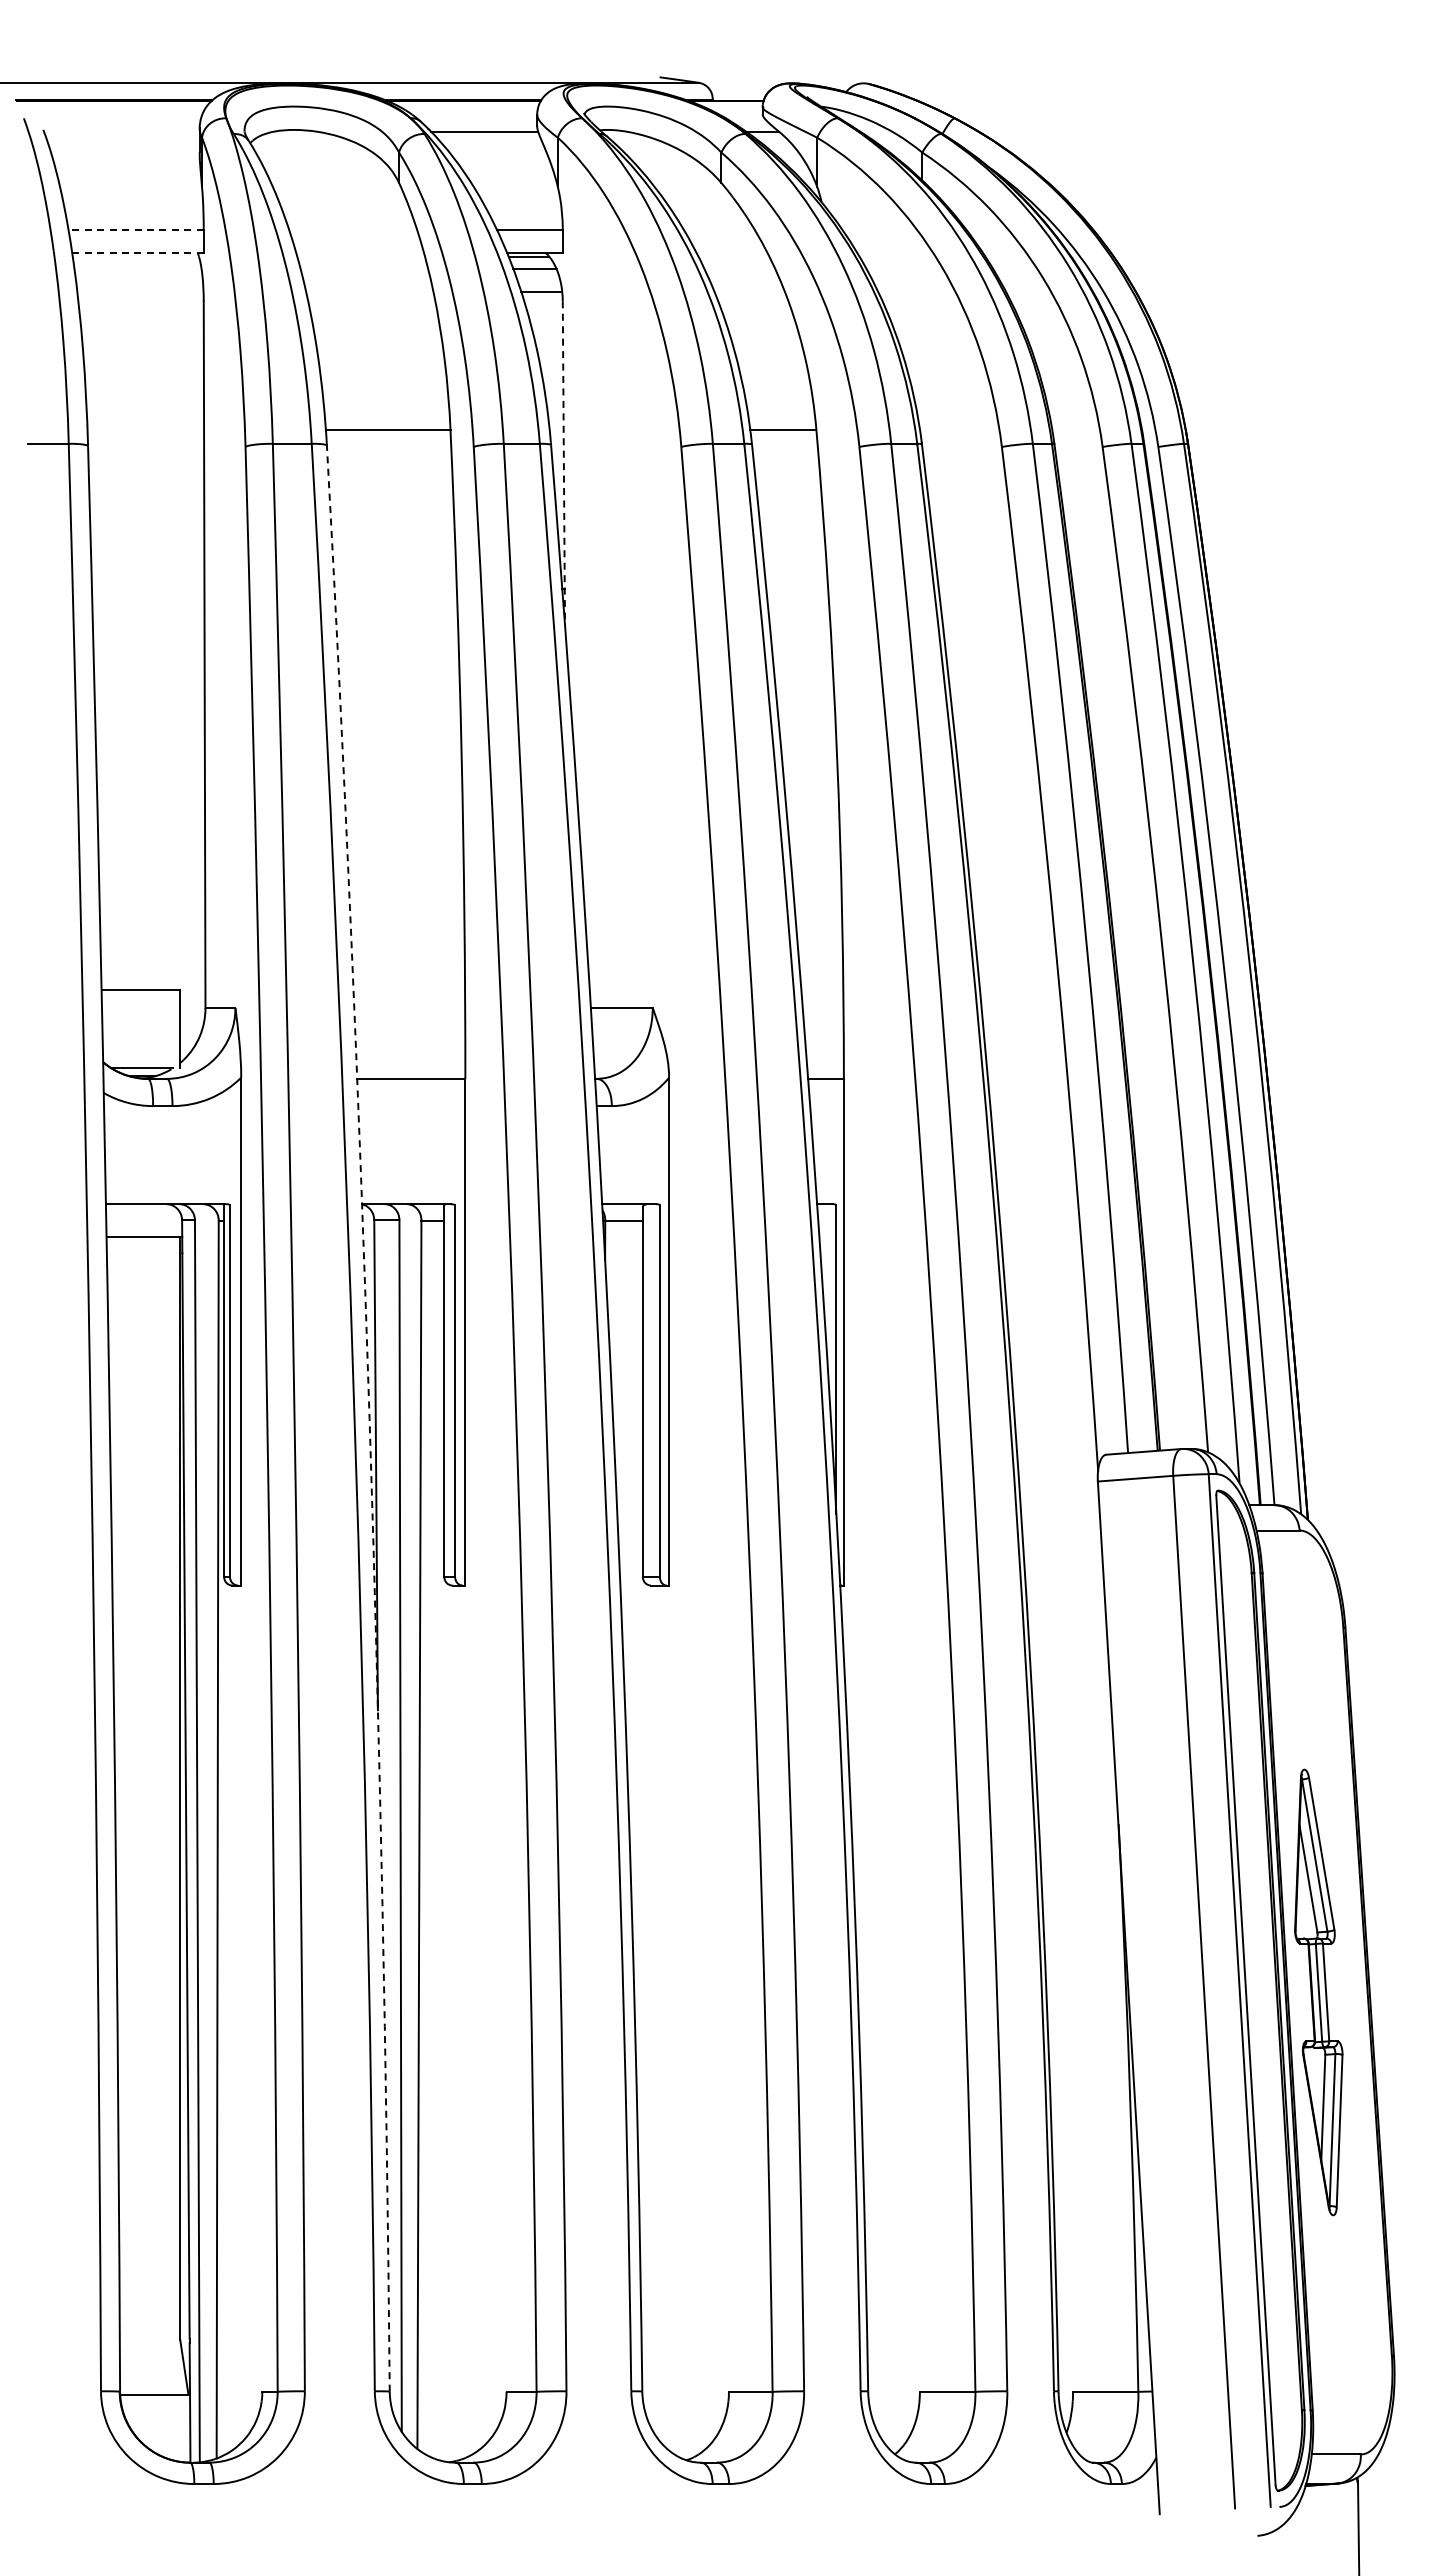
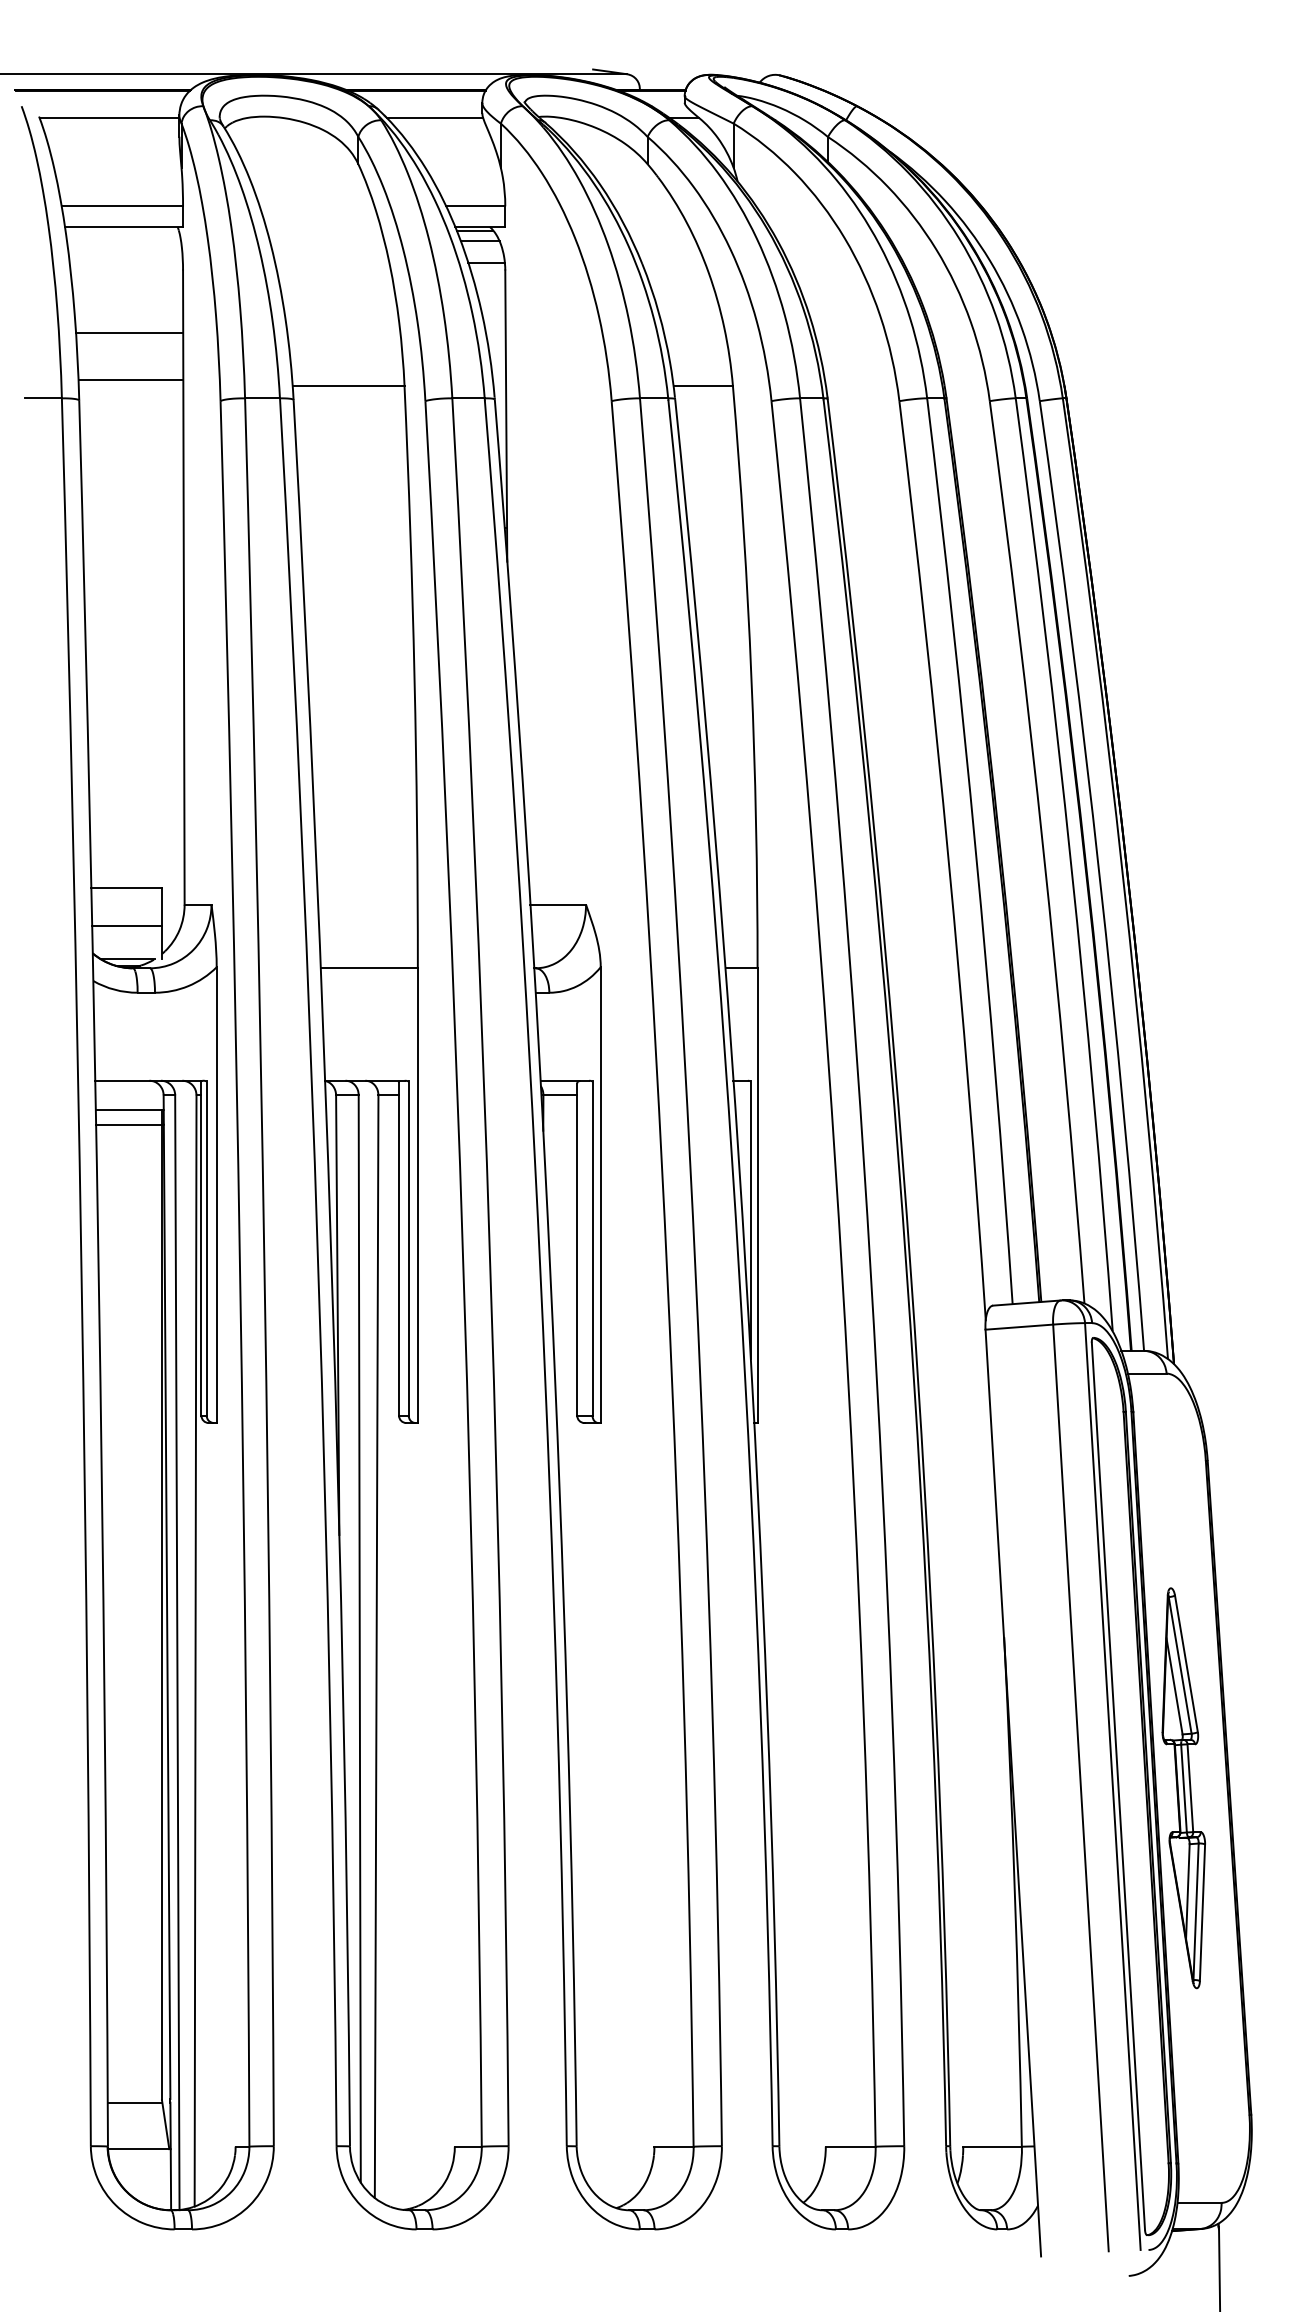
line: (121, 131) -> (109, 118), added
line: (136, 229) -> (122, 205), dashed -> solid
line: (137, 252) -> (123, 226), dashed -> solid
line: (143, 370) -> (128, 332), added
line: (145, 423) -> (130, 380), added
line: (563, 464) -> (505, 416), dashed -> solid
line: (141, 1031) -> (127, 925), added
line: (143, 1253) -> (128, 1125), added
arc: (369, 1418) -> (331, 1273), dashed -> solid
line: (149, 2342) -> (134, 2102), added

